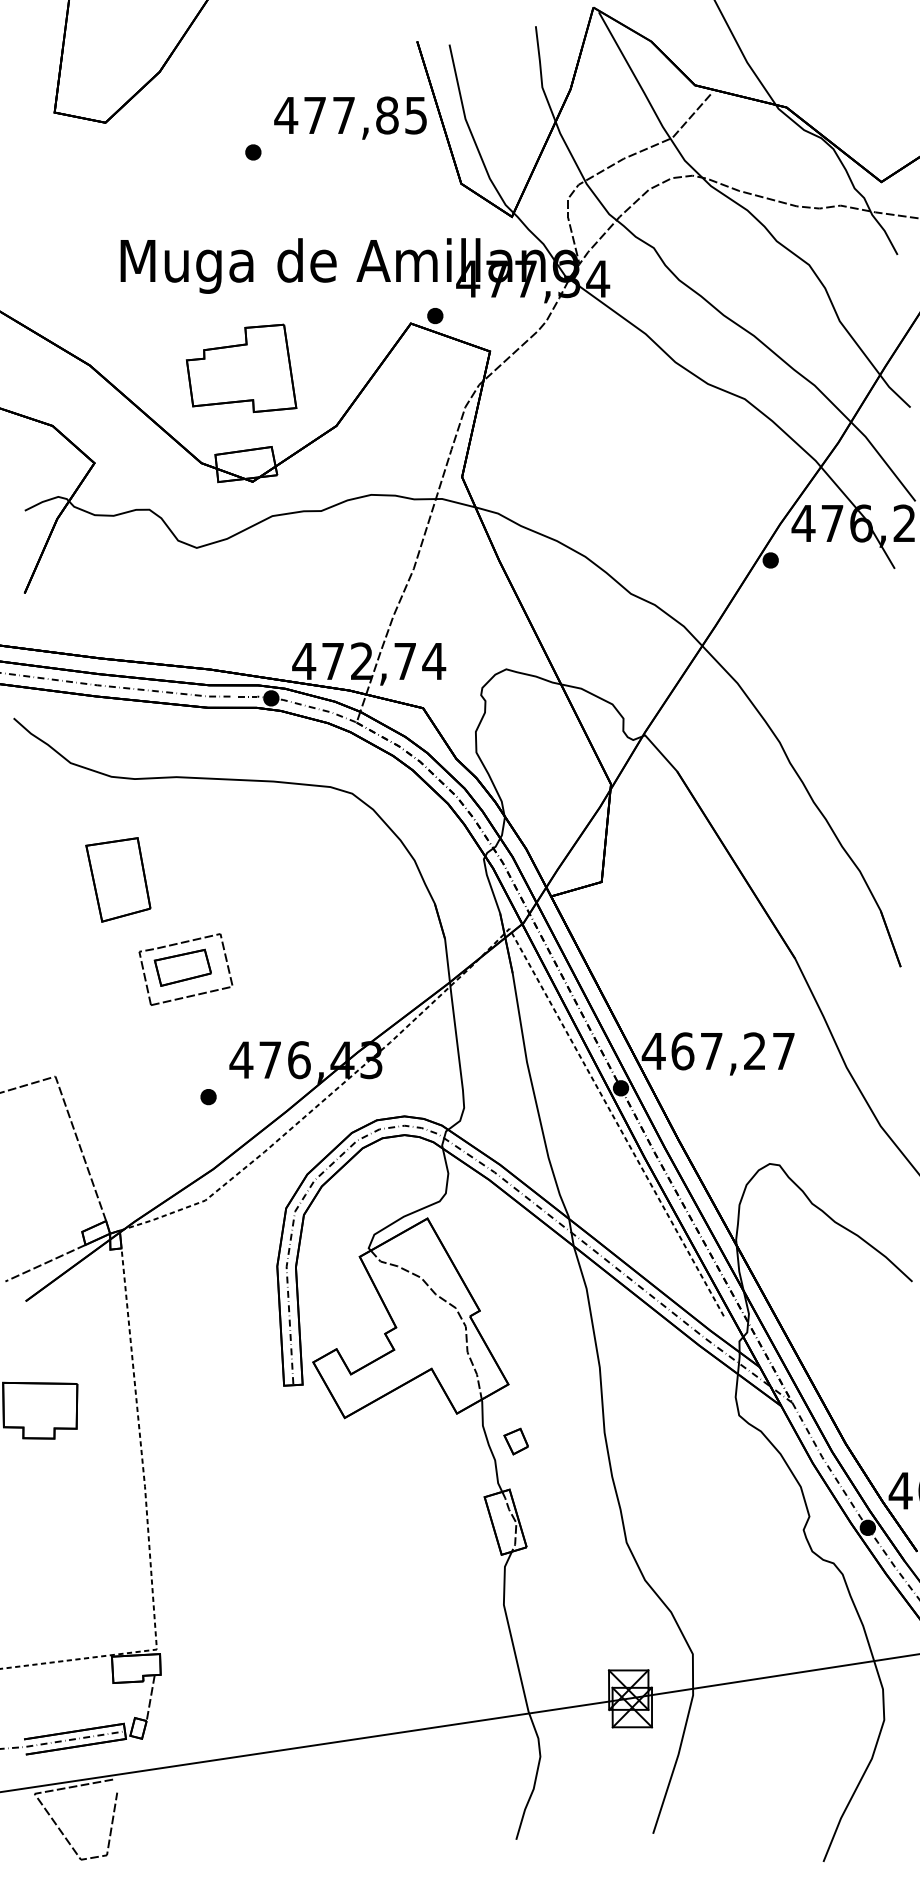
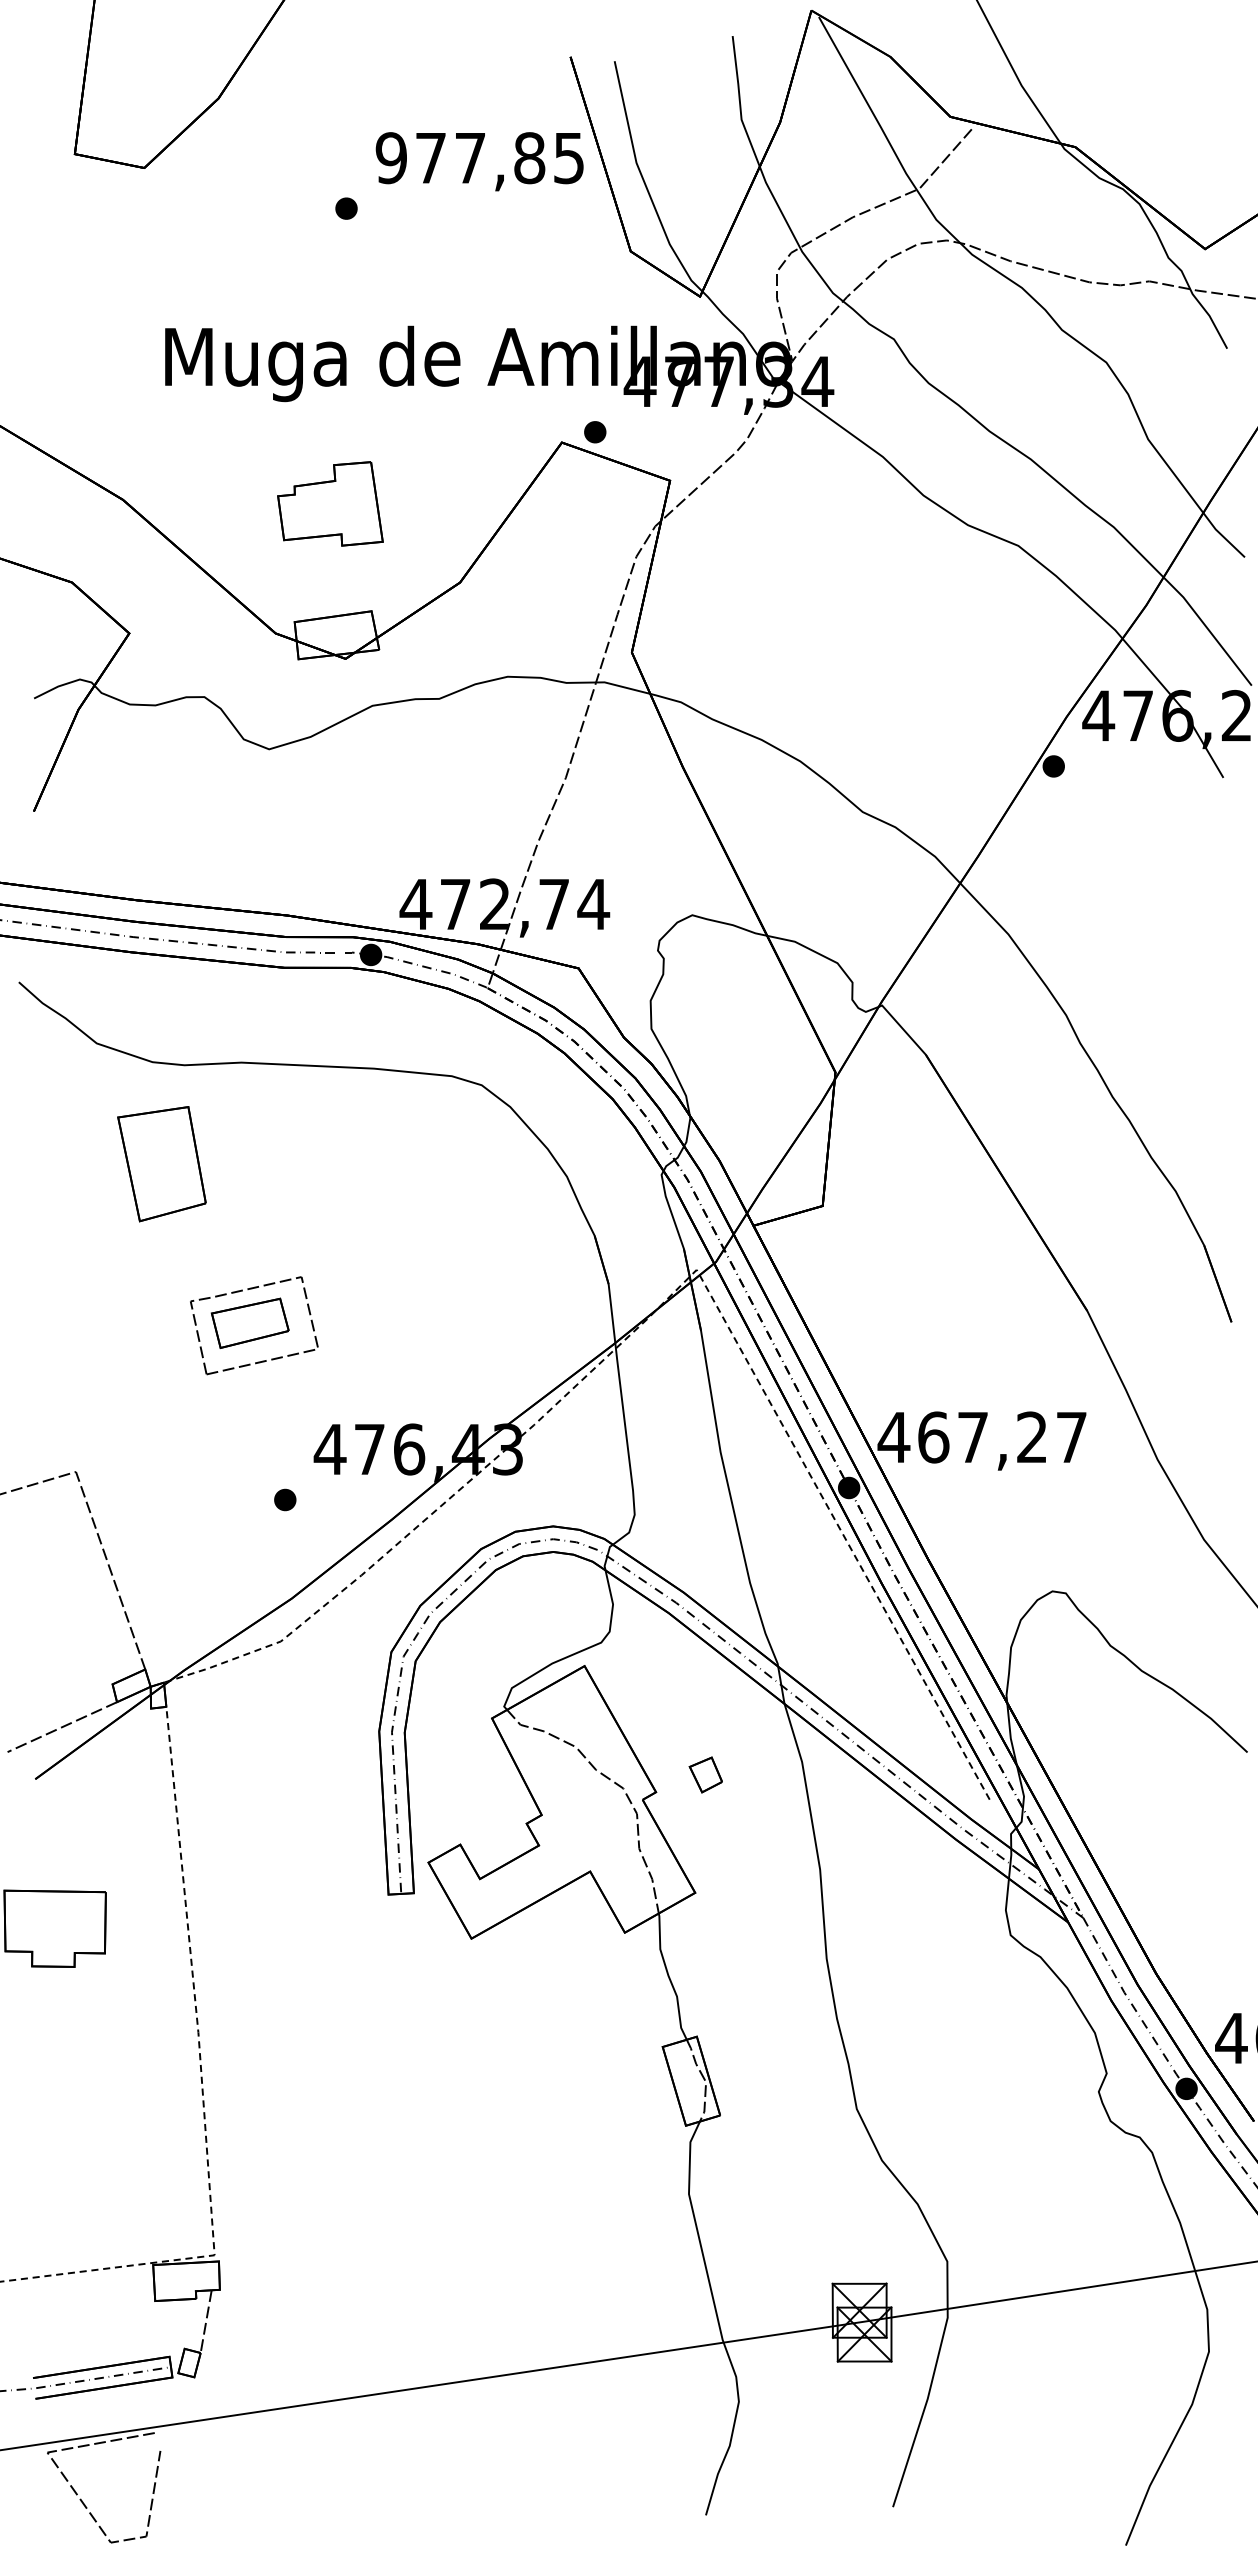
text: (286, 115) -> (391, 158), 477,85 -> 977,85
part: (241, 368) -> (330, 503), size x0.7
part: (118, 880) -> (161, 1164), moved
part: (515, 1441) -> (705, 1774), moved

